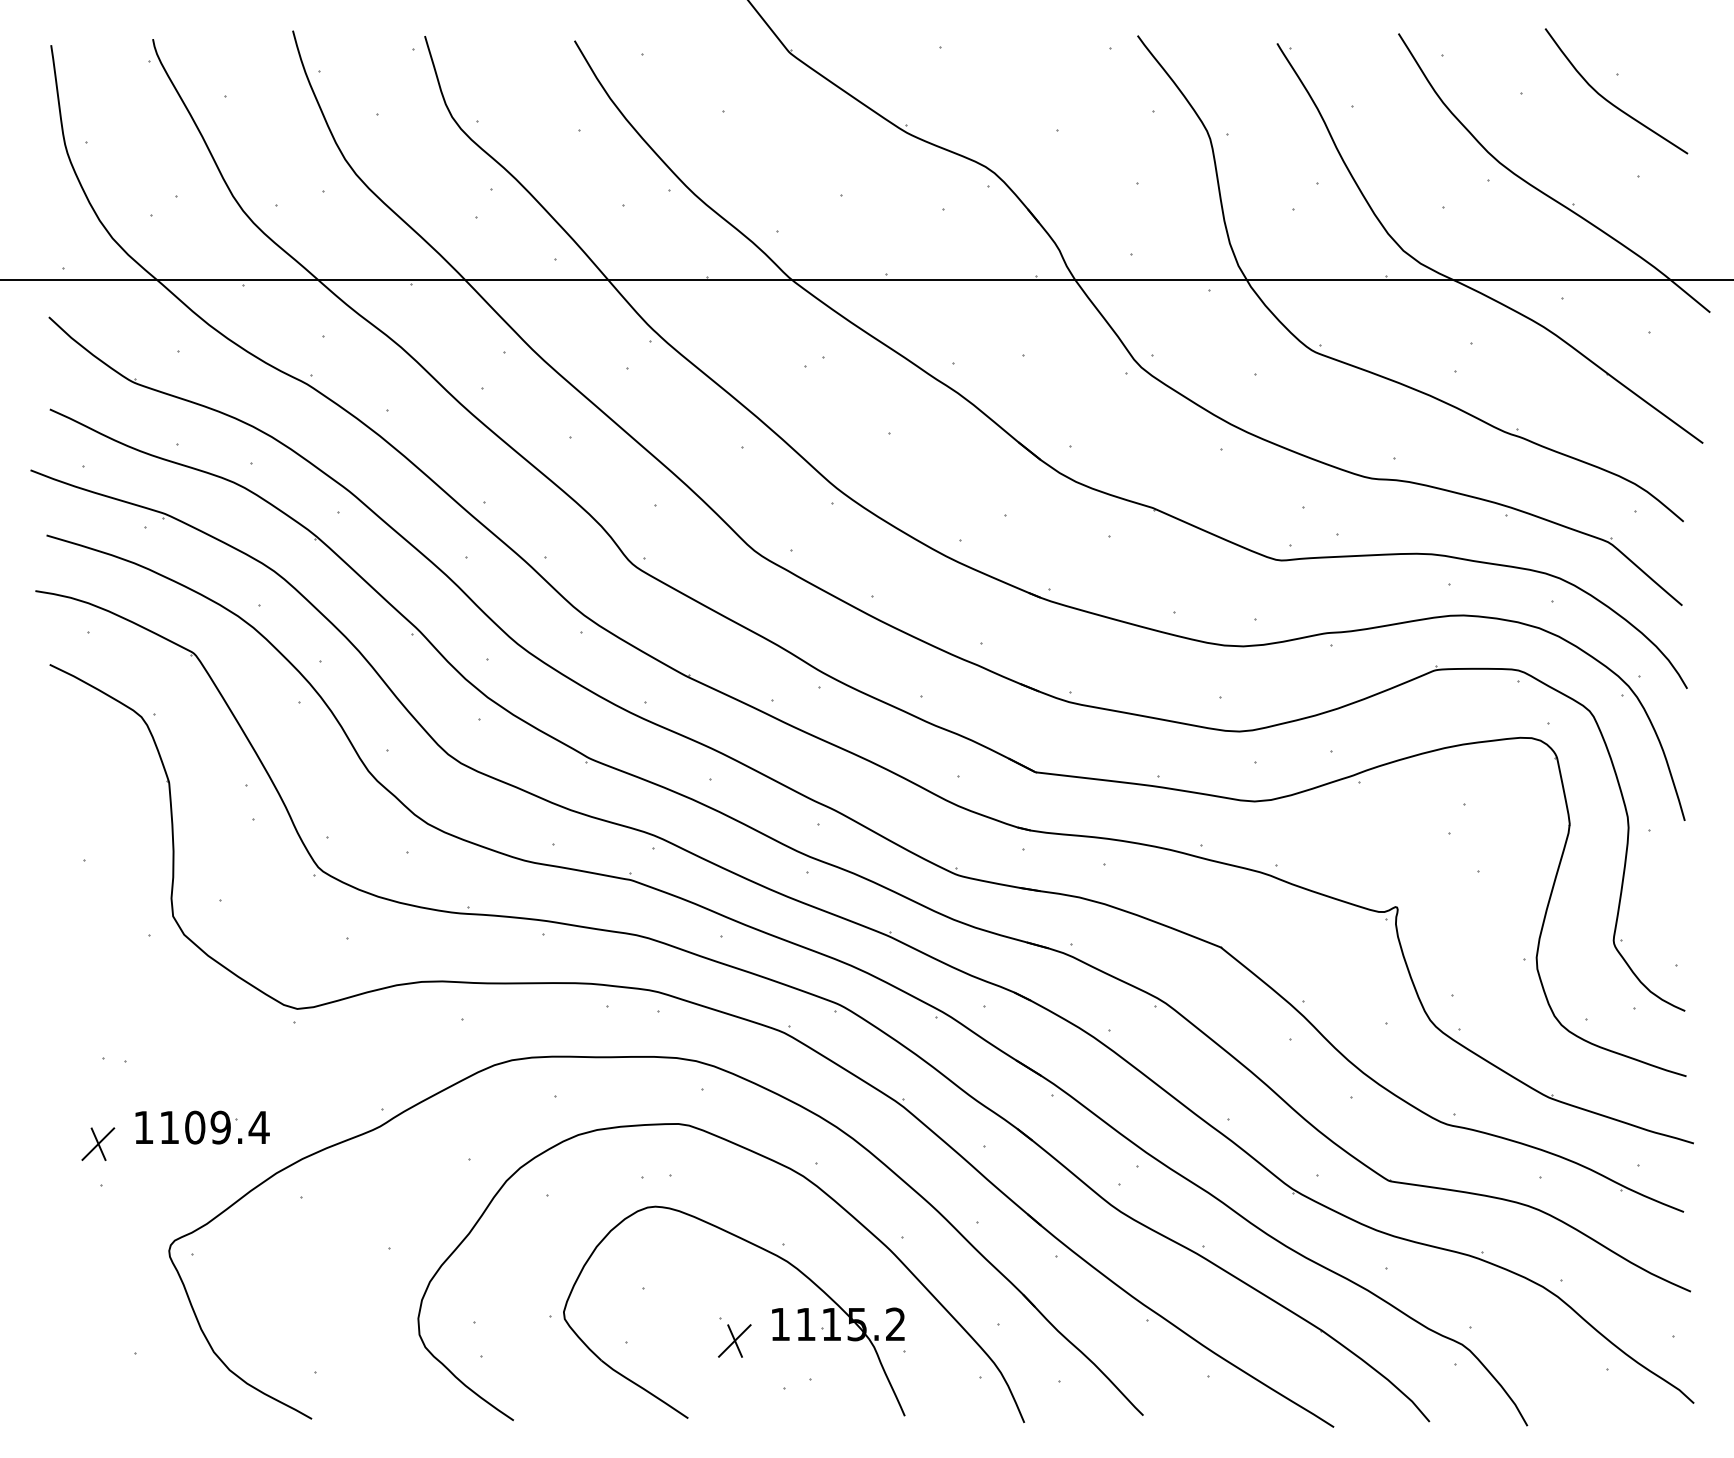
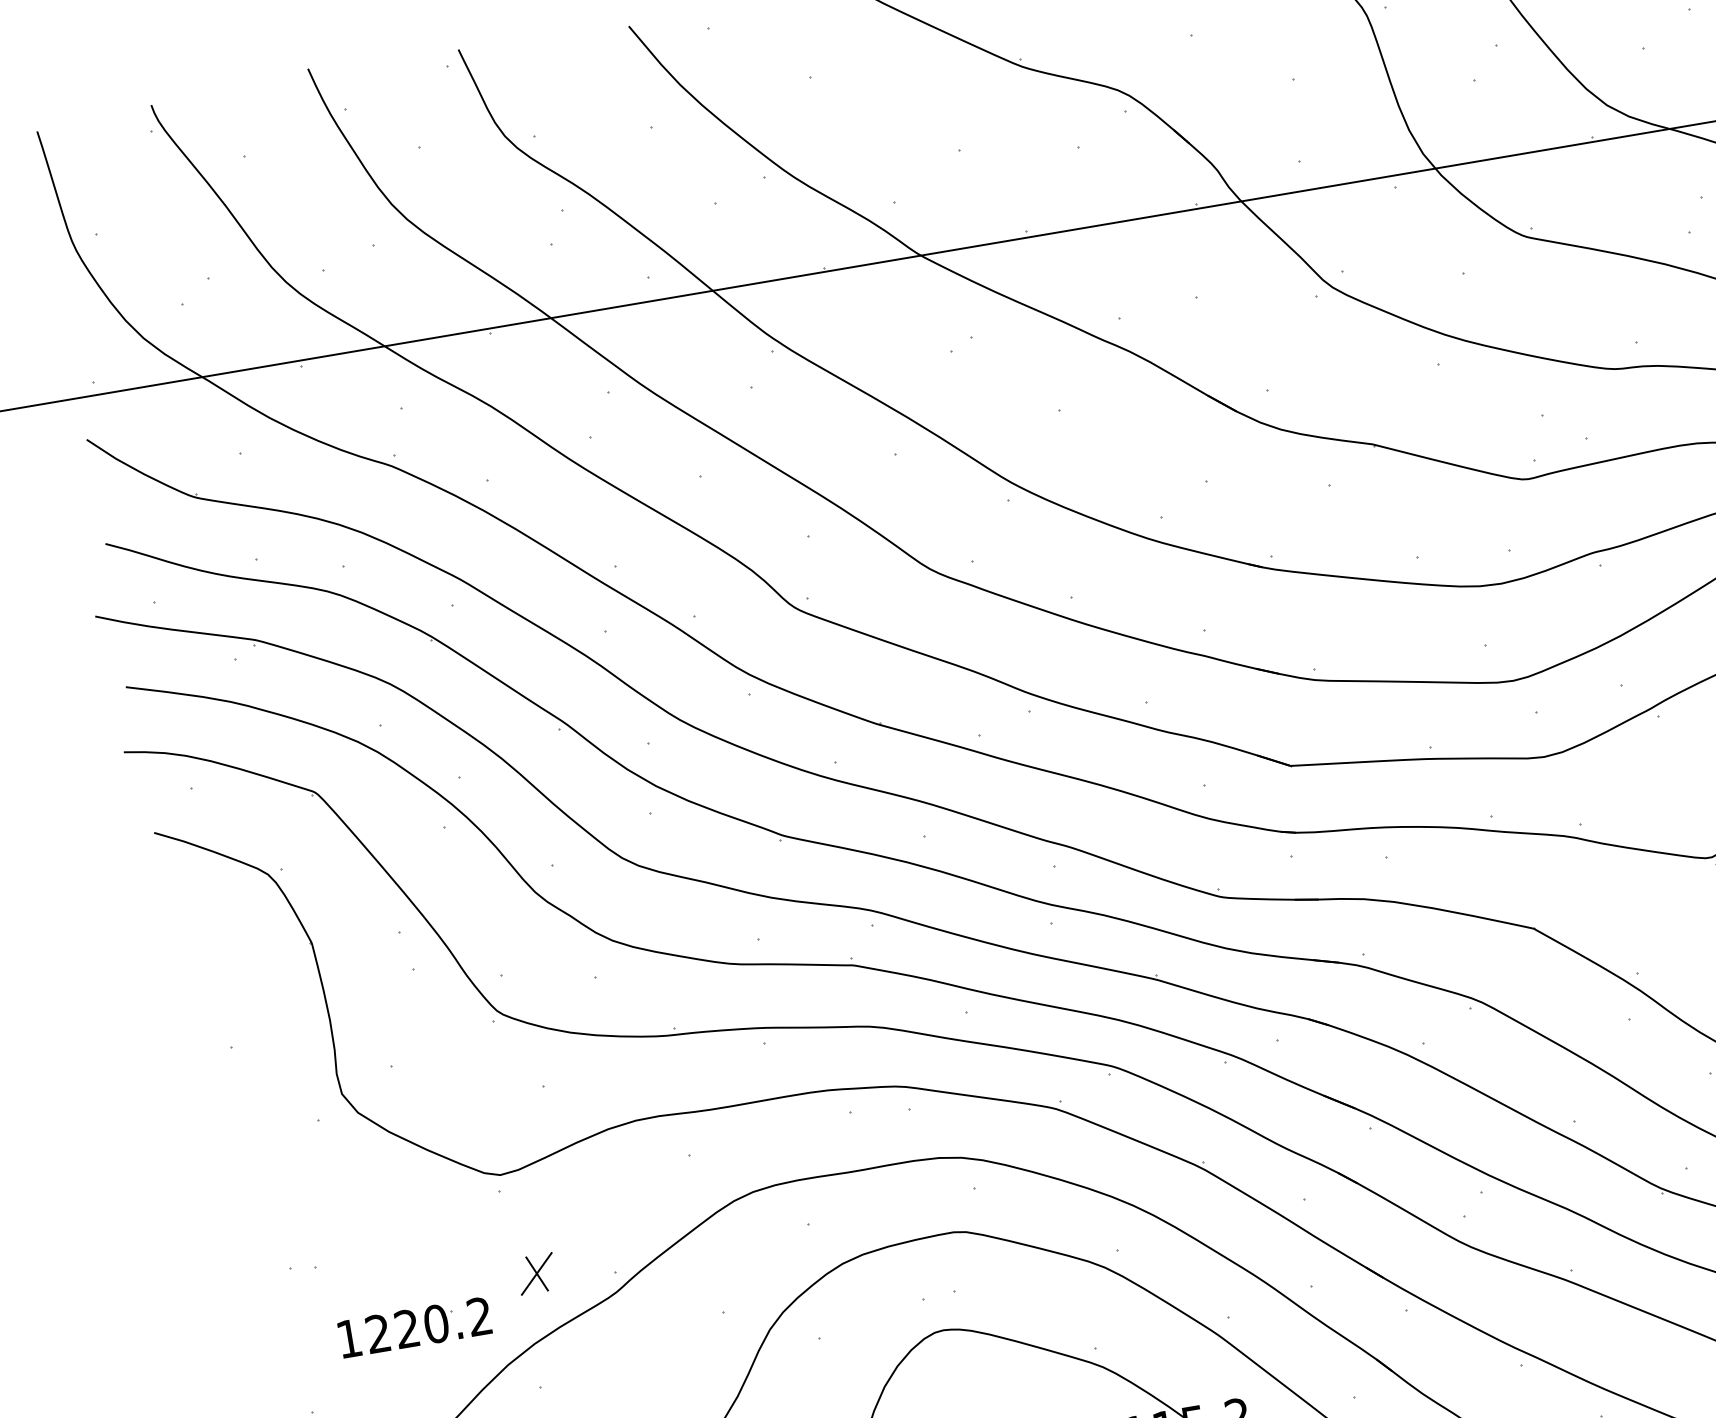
text: (214, 1127) -> (429, 1325), 1109.4 -> 1220.2
part: (98, 1143) -> (536, 1273), moved

